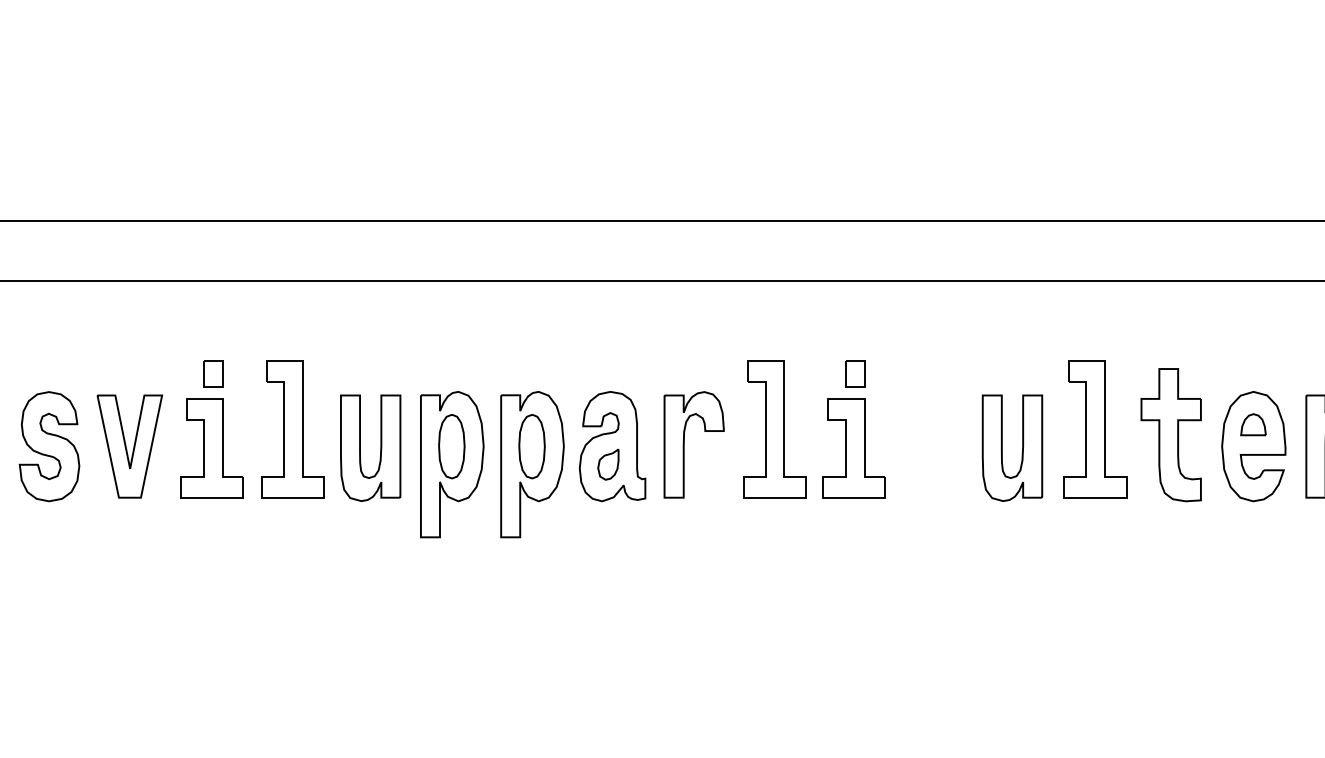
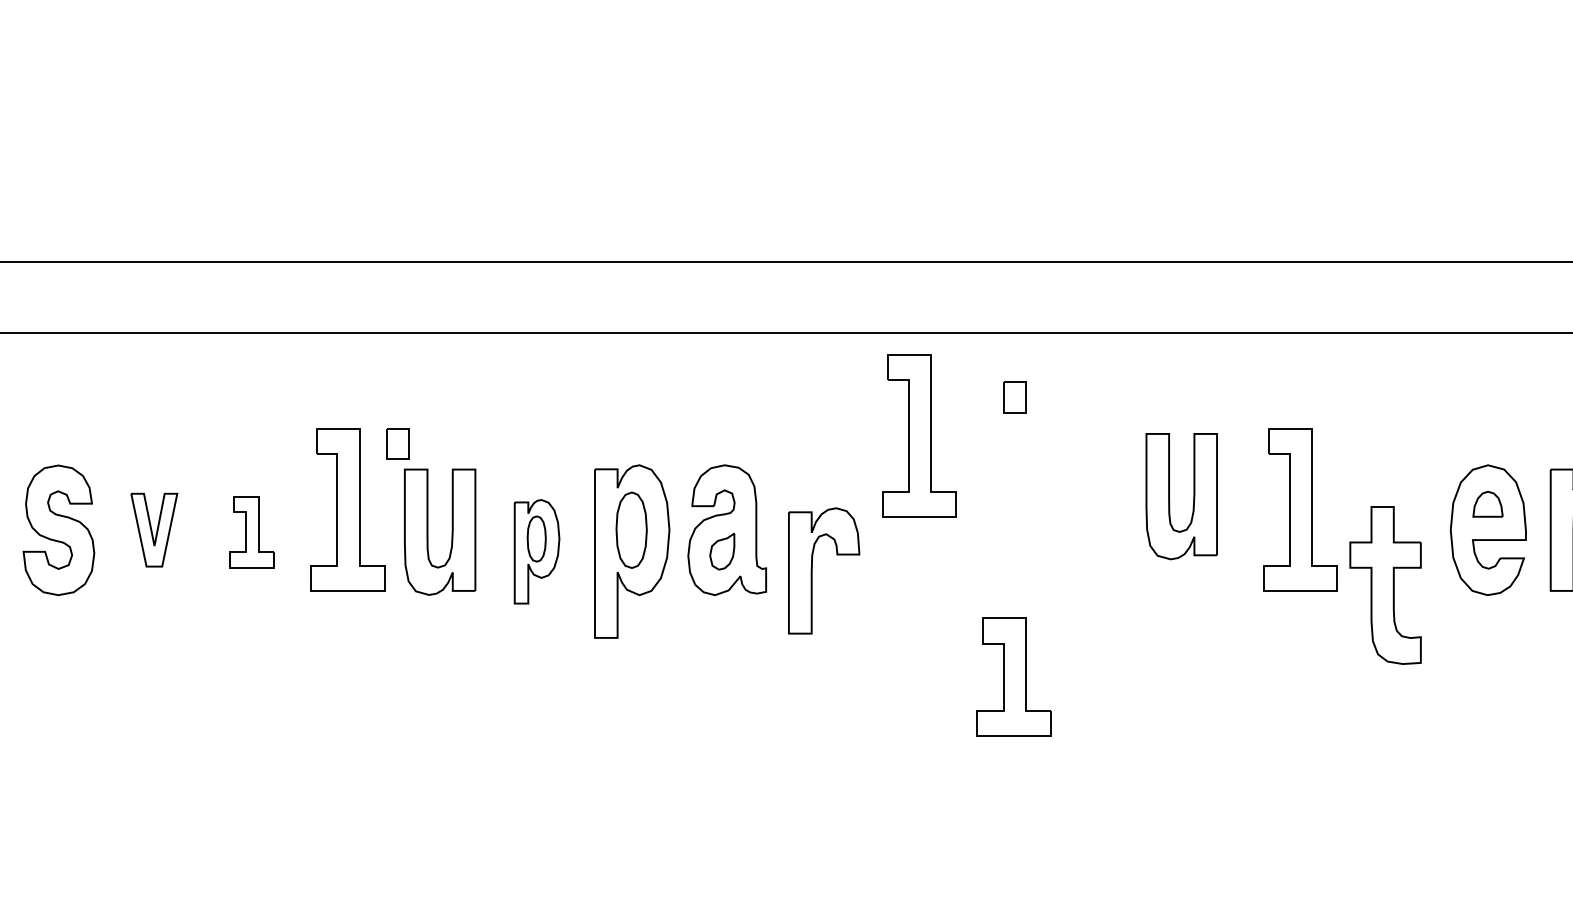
part: (213, 373) -> (398, 443), moved
part: (855, 373) -> (1015, 397), moved
part: (774, 429) -> (919, 436), moved
part: (1170, 435) -> (1384, 585), moved
part: (684, 444) -> (812, 570), moved
part: (129, 446) -> (153, 530), size x0.6
part: (1002, 447) -> (1169, 495), moved
part: (211, 448) -> (251, 532), size x0.6
part: (853, 448) -> (1013, 677), moved
part: (452, 464) -> (537, 551), size x0.6

